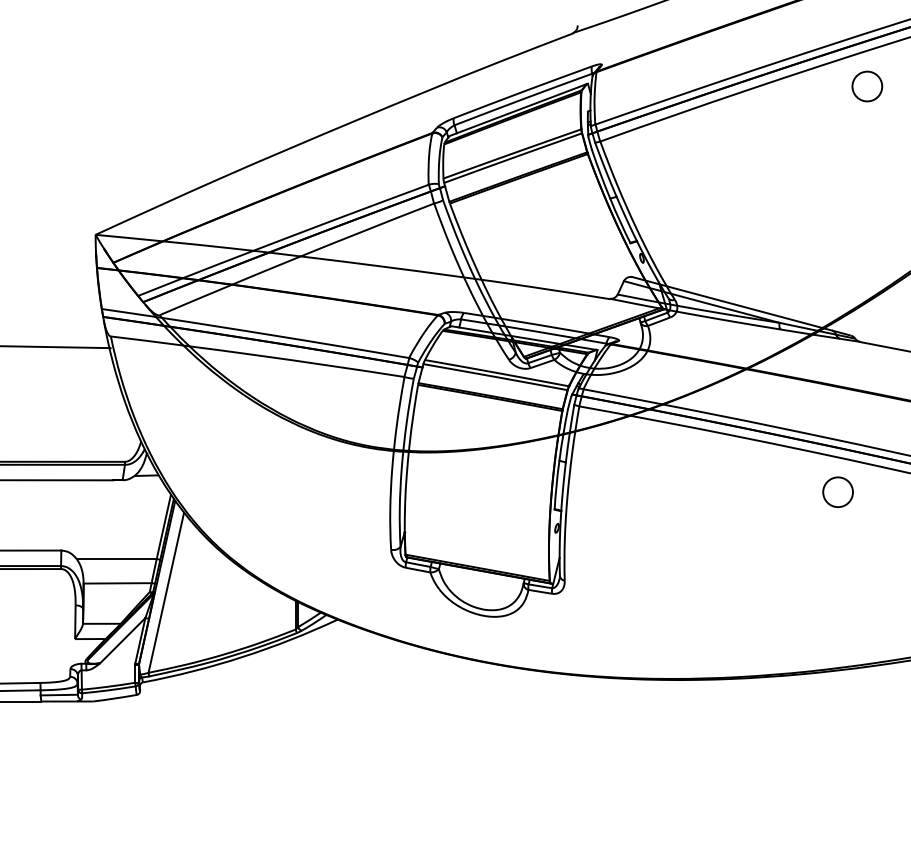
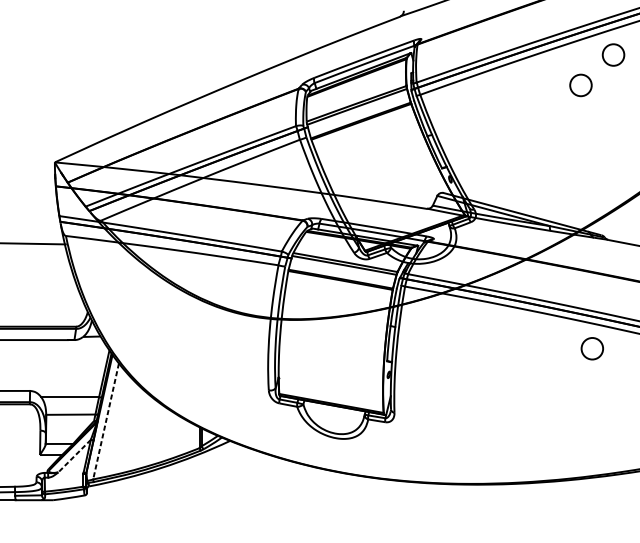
circle: (822, 128) -> (581, 85), added
line: (166, 593) -> (106, 422), solid -> dashed
line: (122, 640) -> (74, 456), solid -> dashed

